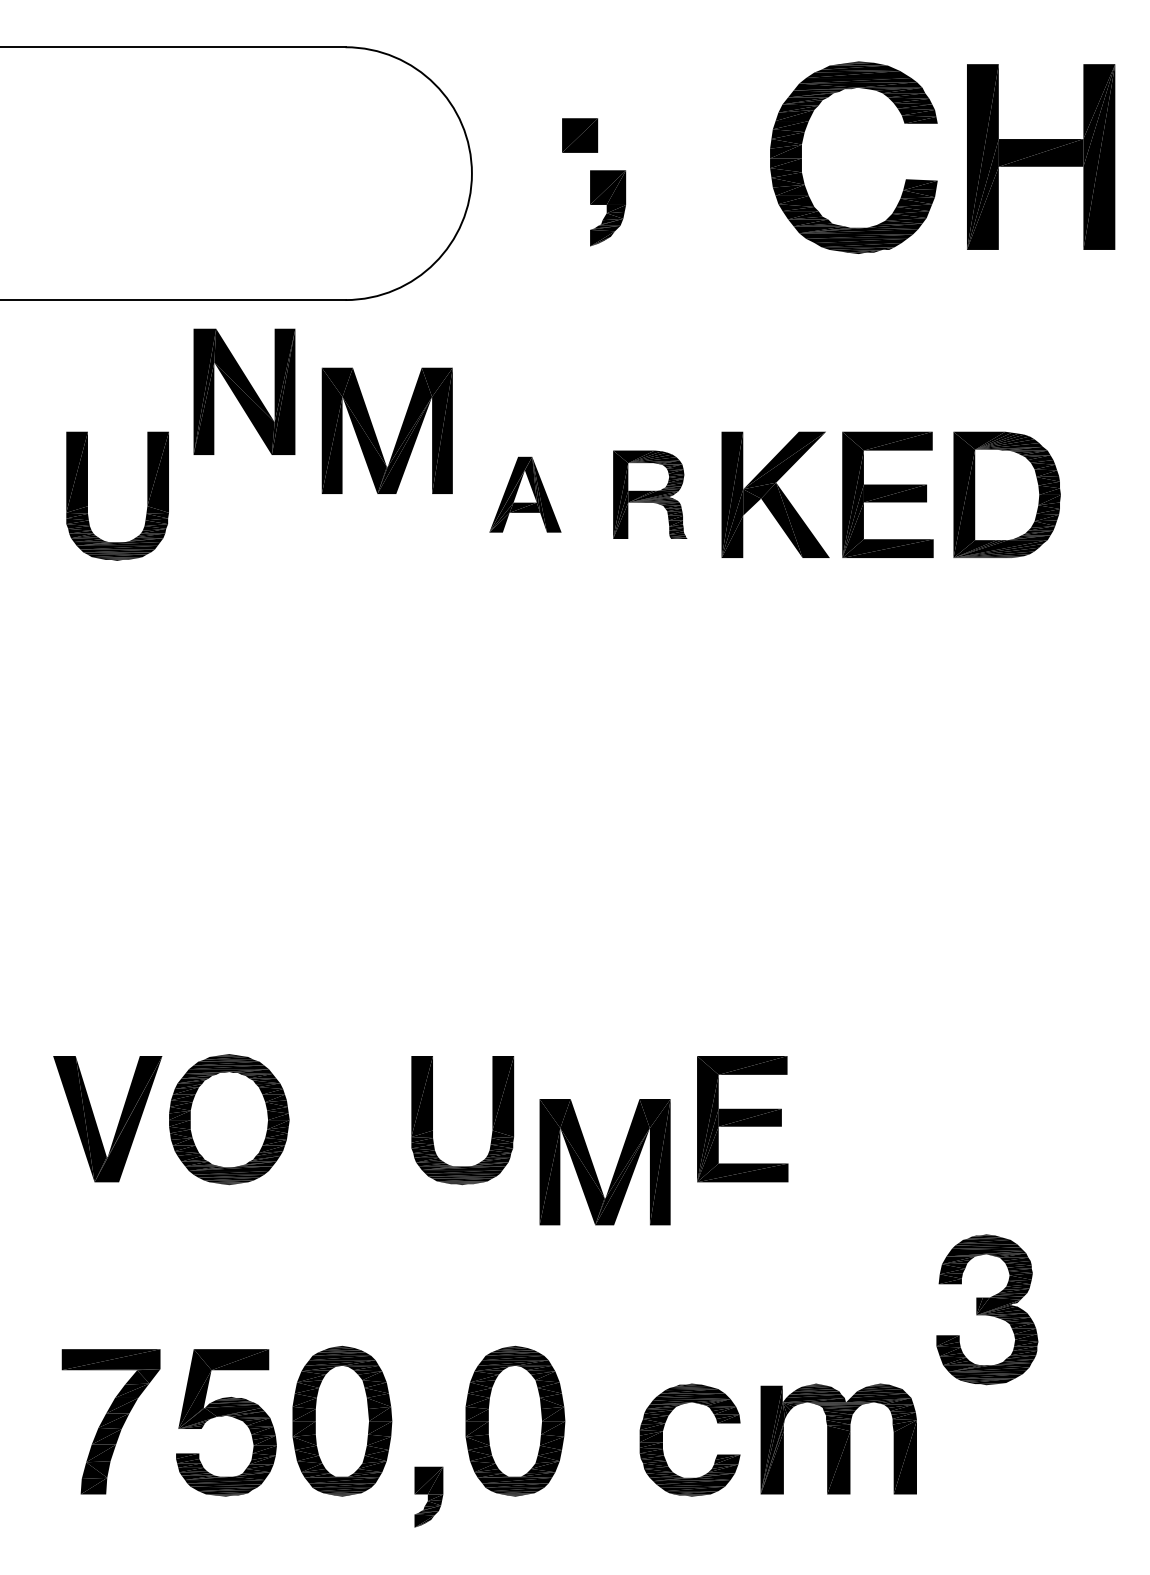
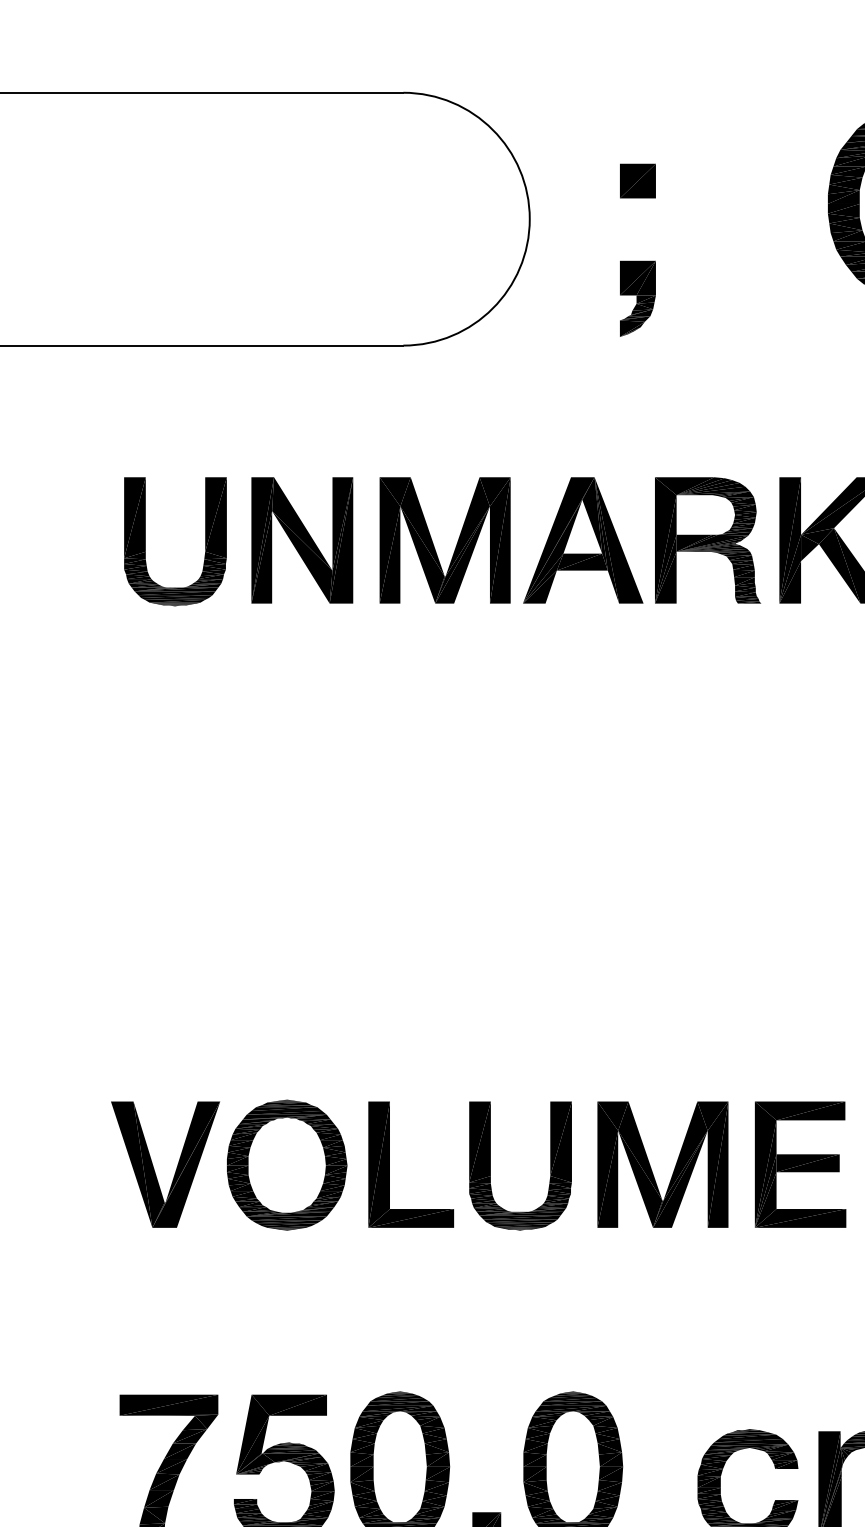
part: (608, 208) -> (638, 299), moved
part: (244, 391) -> (302, 540), moved
part: (375, 432) -> (433, 542), moved
part: (525, 494) -> (583, 540), size x1.67
part: (650, 494) -> (708, 540), size x1.43
part: (332, 1119) -> (390, 1165), added
part: (593, 1164) -> (651, 1167), moved

